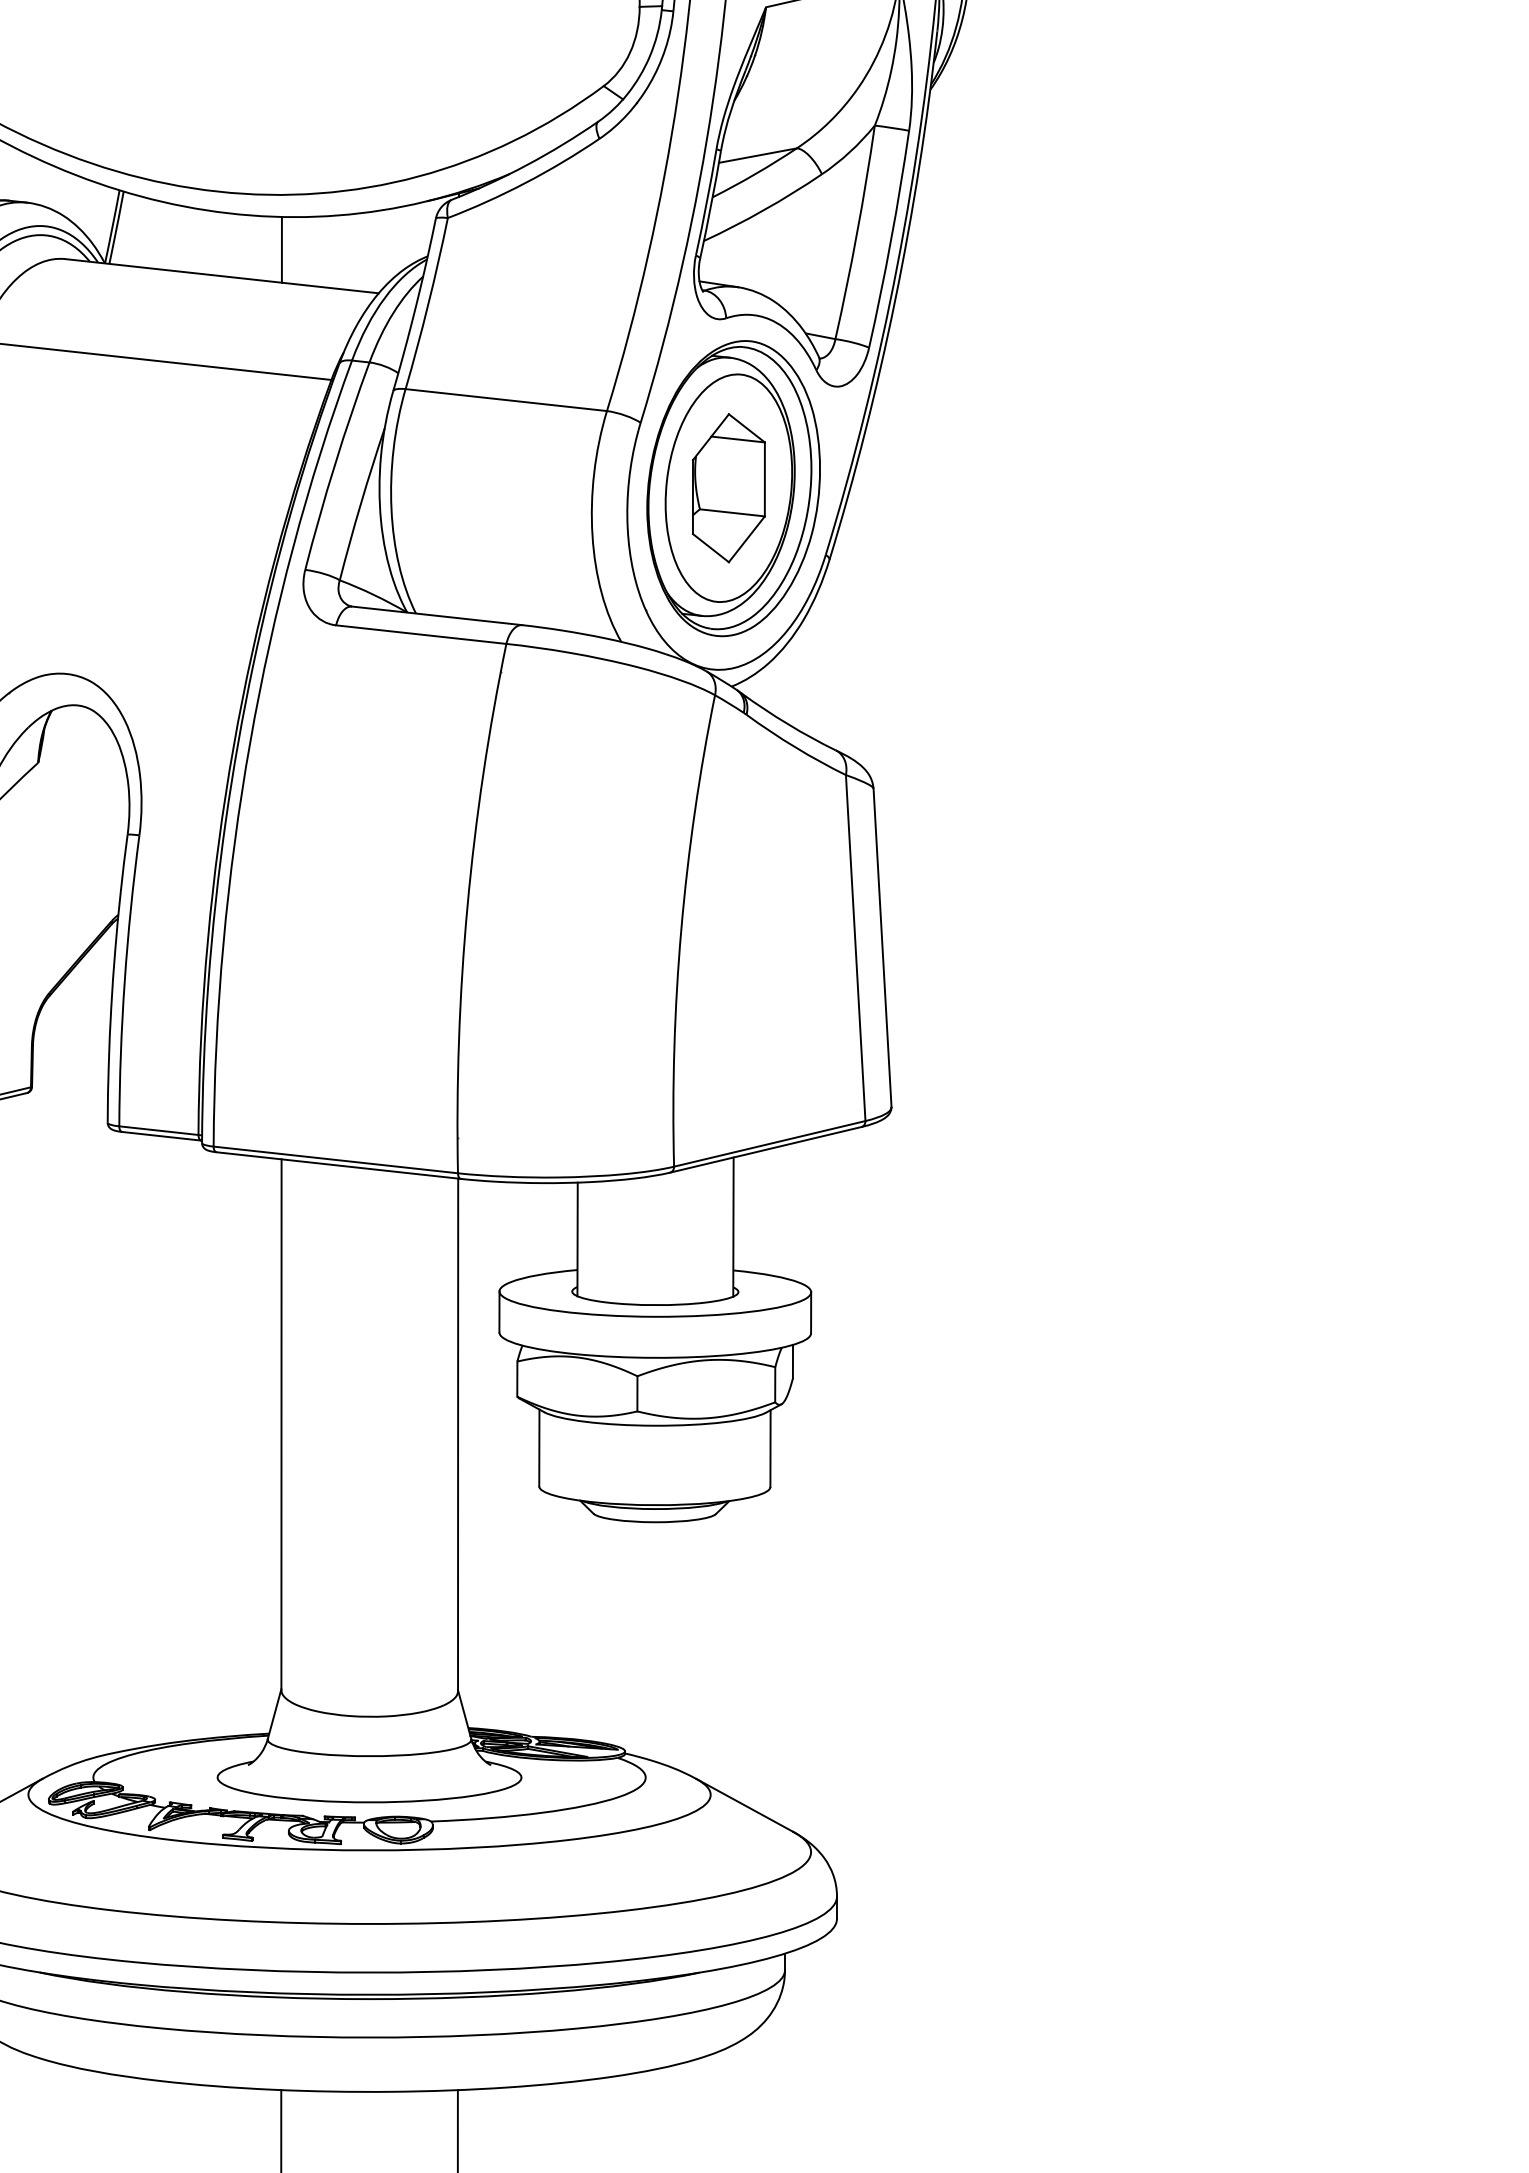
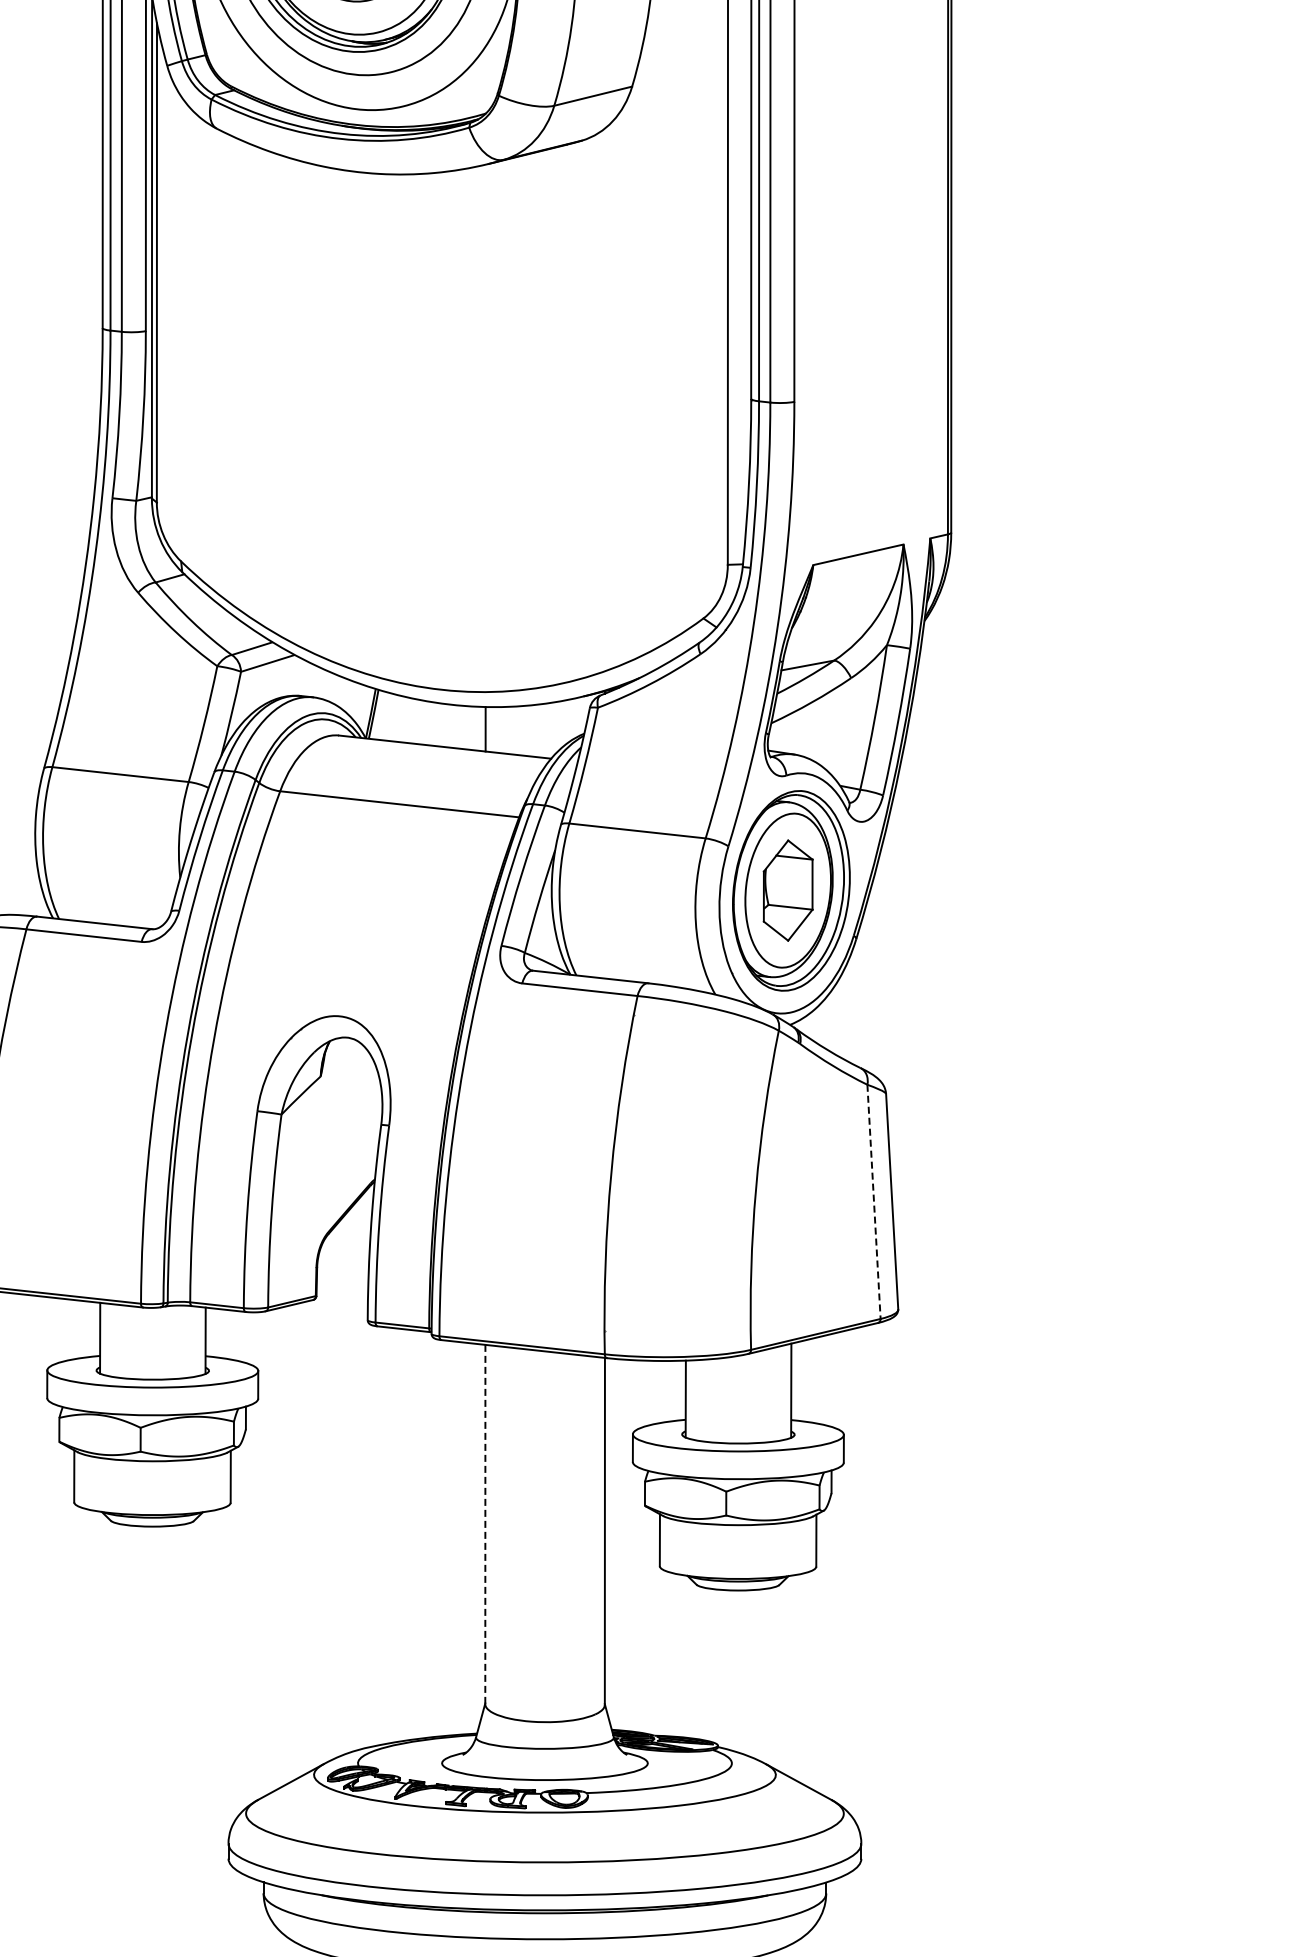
line: (856, 948) -> (874, 1202), solid -> dashed
line: (281, 1424) -> (485, 1524), solid -> dashed

